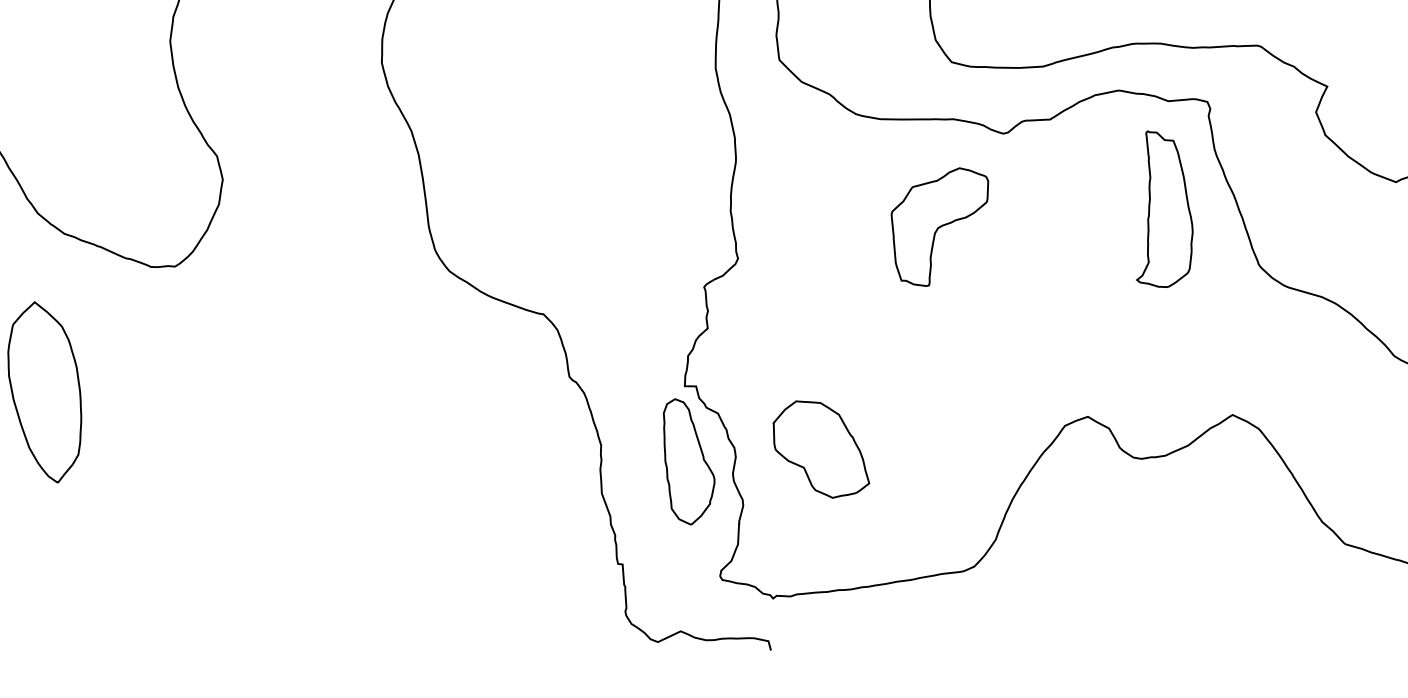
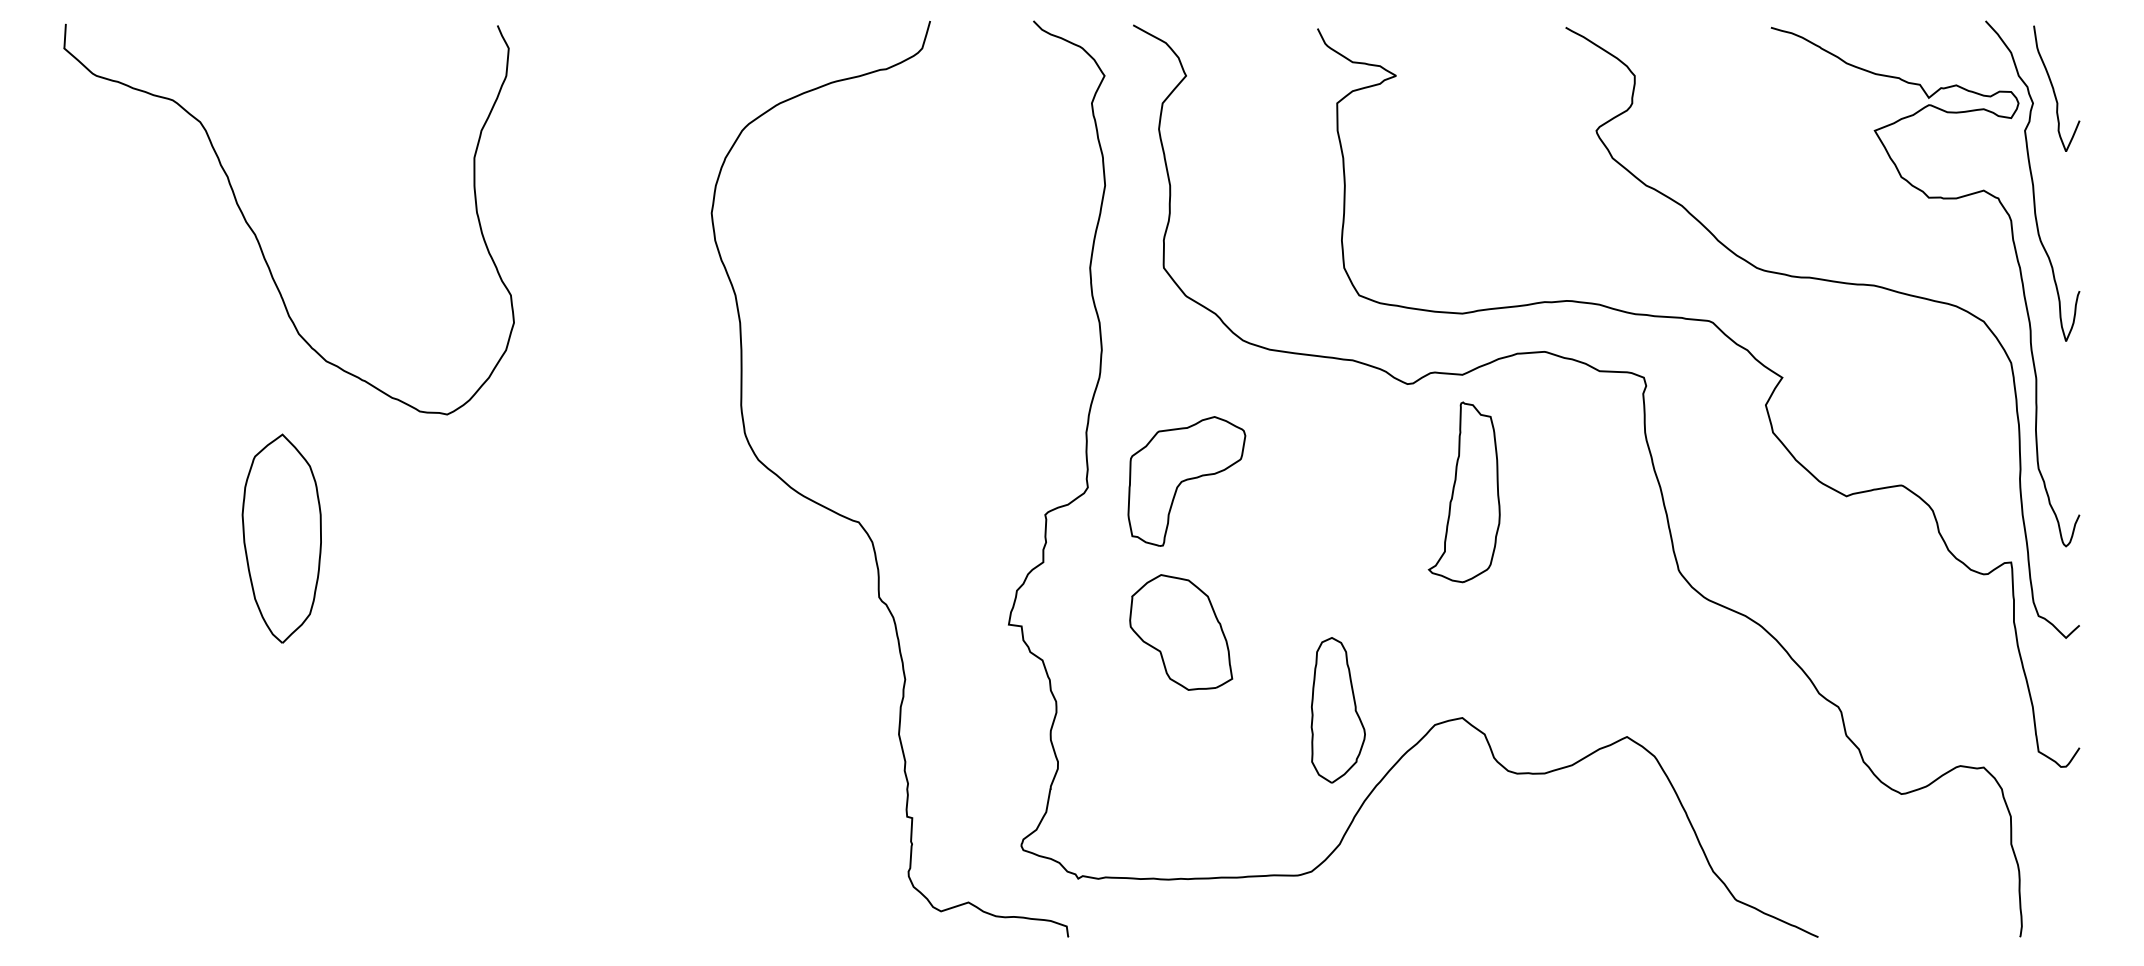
part: (1158, 209) -> (1463, 492), moved
part: (942, 227) -> (1186, 481), moved
part: (820, 448) -> (1181, 632), moved
part: (687, 461) -> (1337, 710), moved

